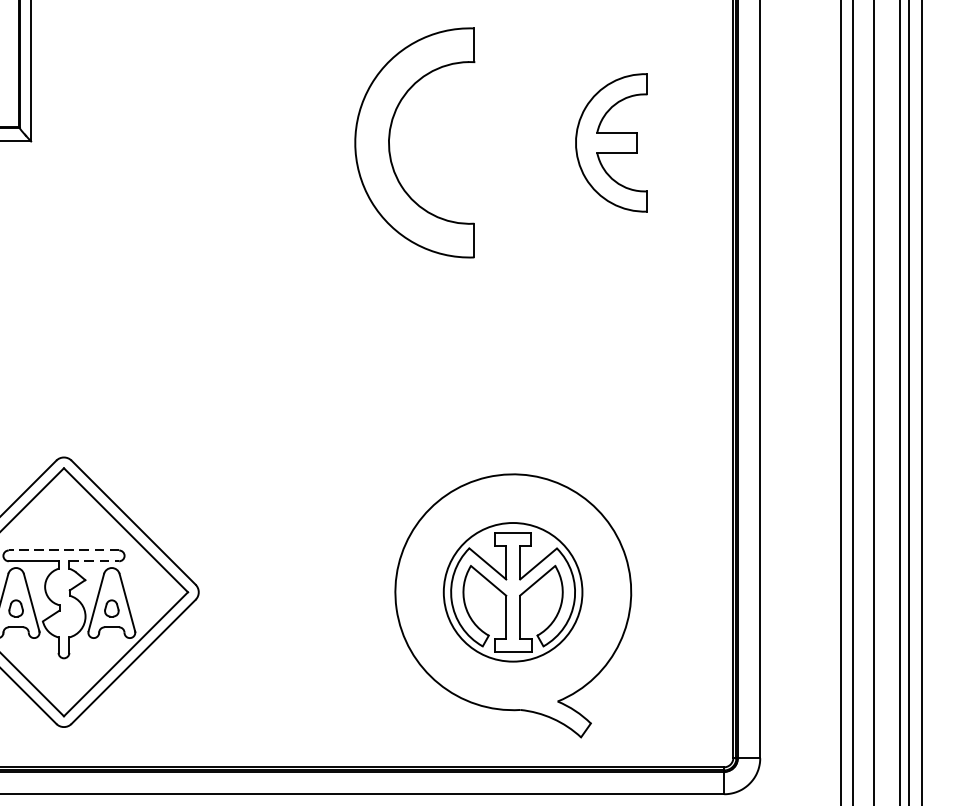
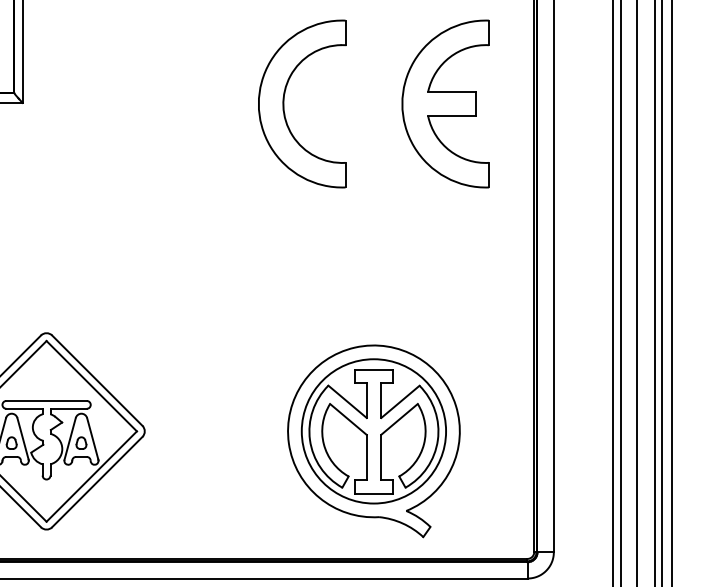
part: (611, 142) -> (445, 103), size x1.67
line: (63, 549) -> (46, 400), dashed -> solid
line: (95, 560) -> (69, 408), dashed -> solid
part: (512, 592) -> (373, 431), size x1.43

